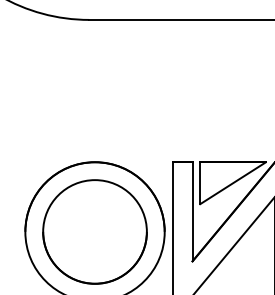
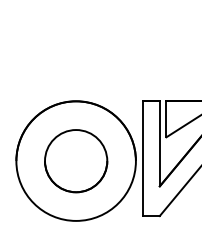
circle: (94, 231) -> (75, 160), size x0.7

